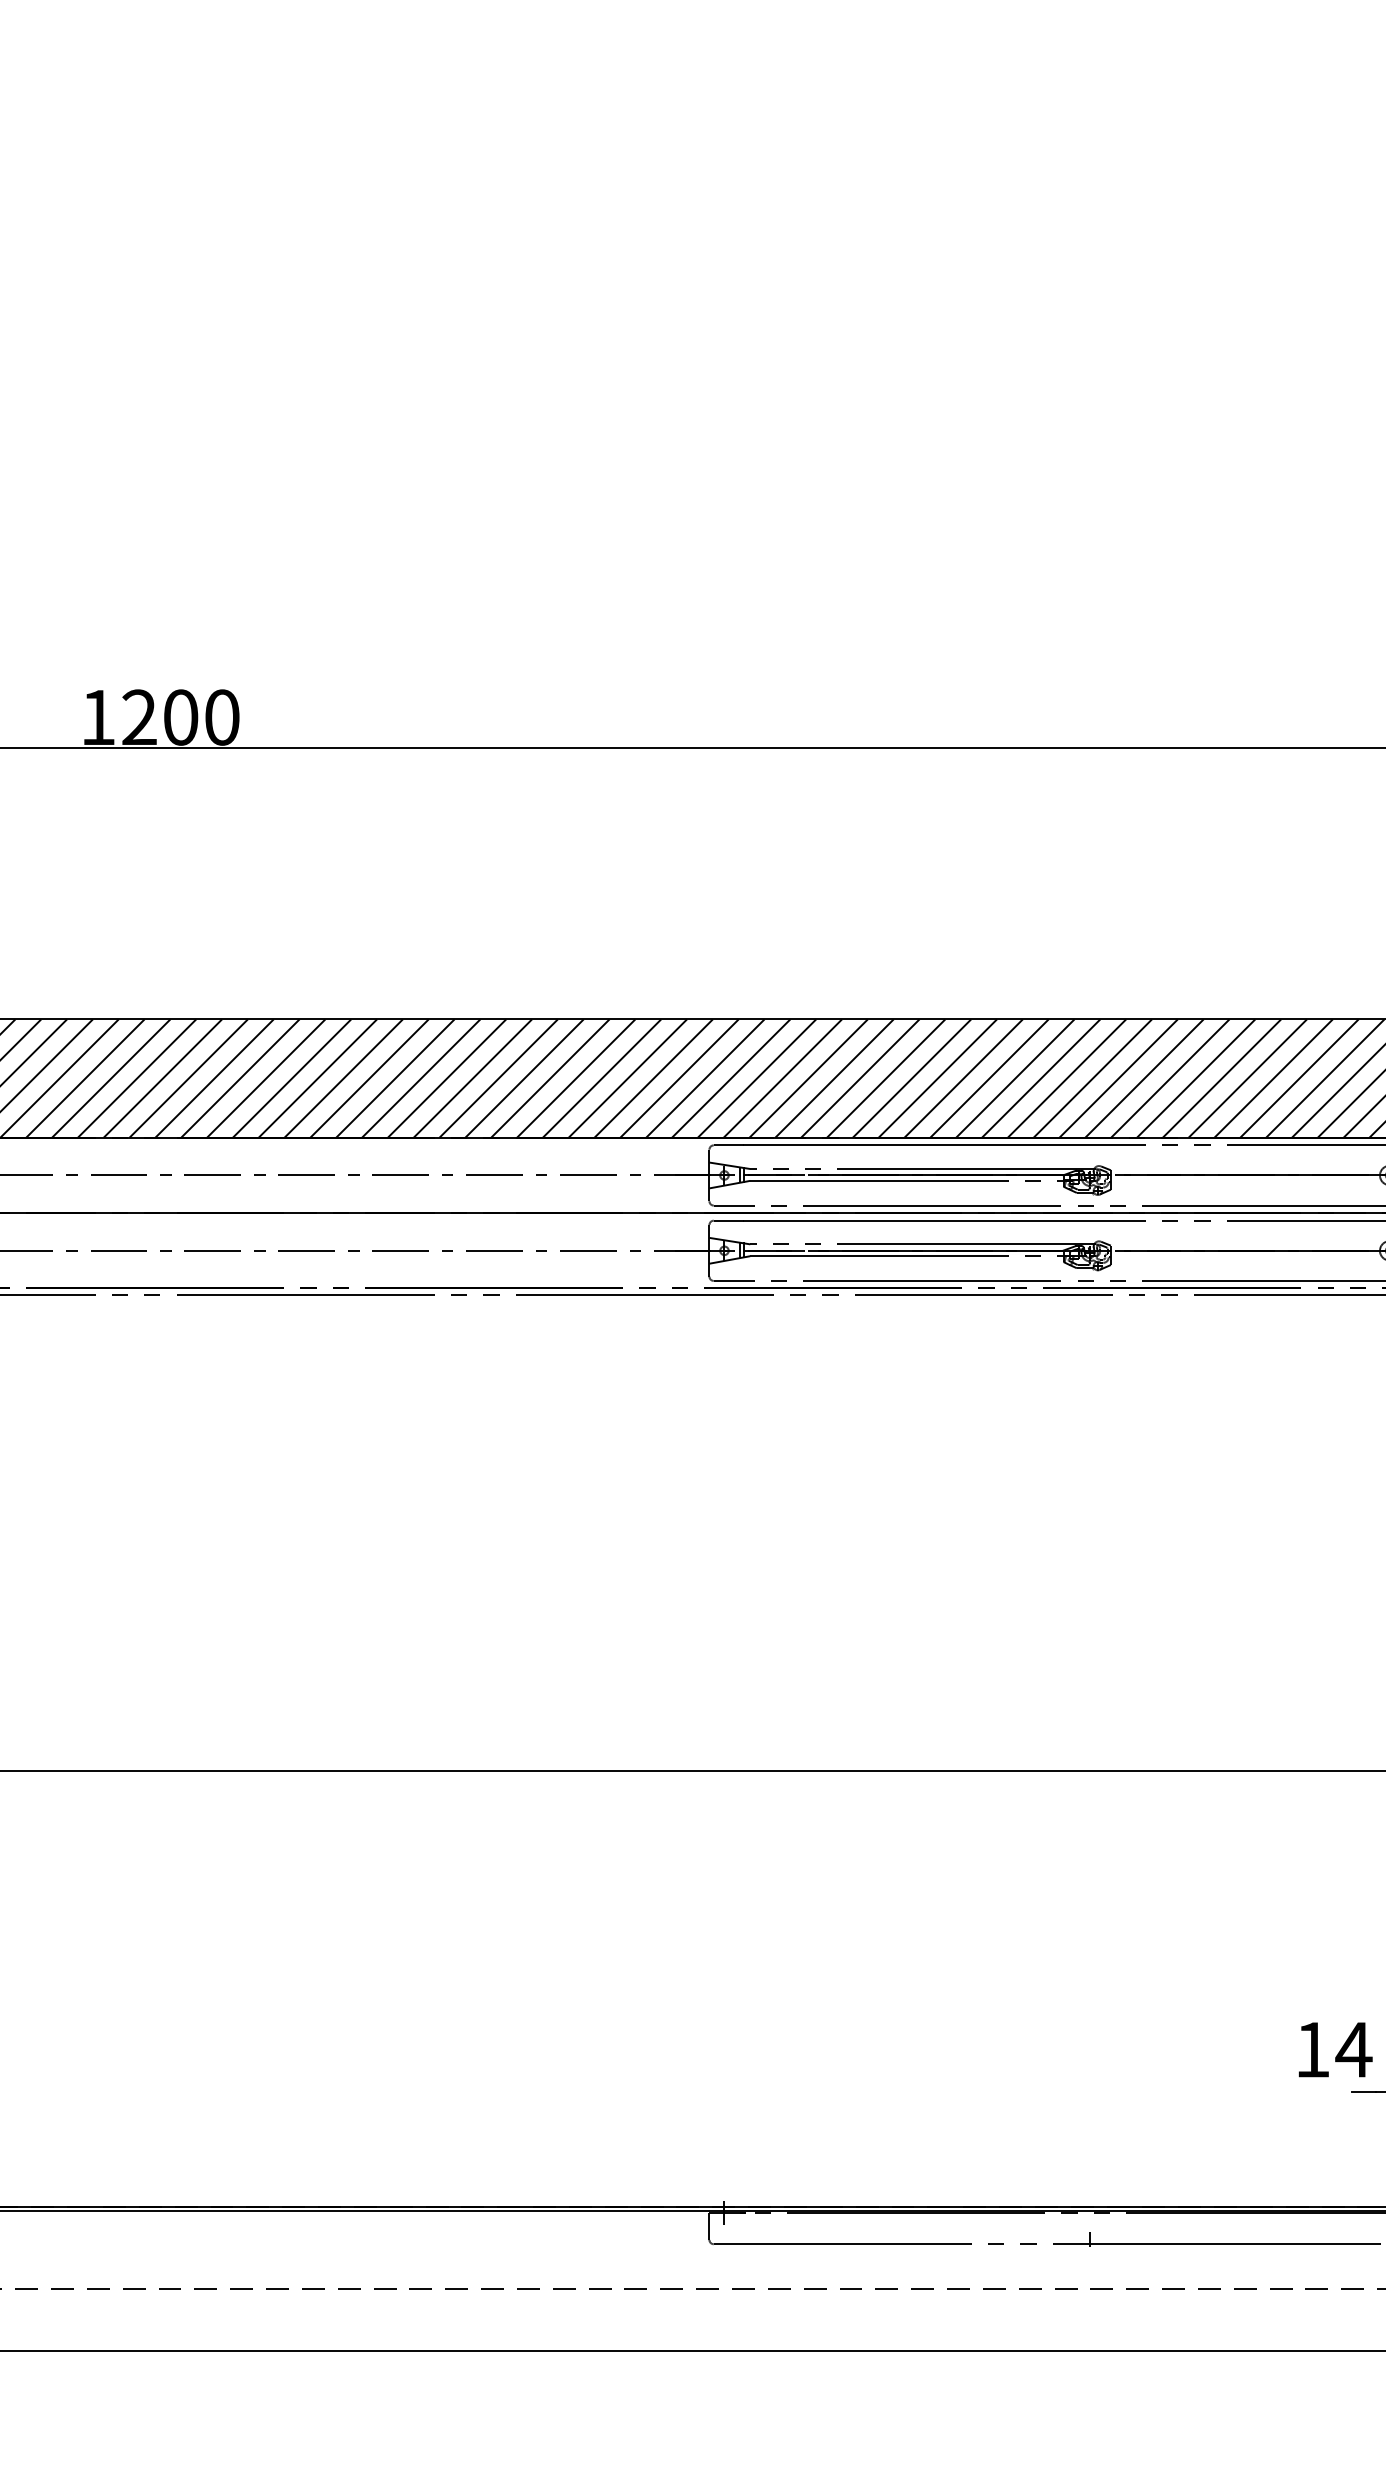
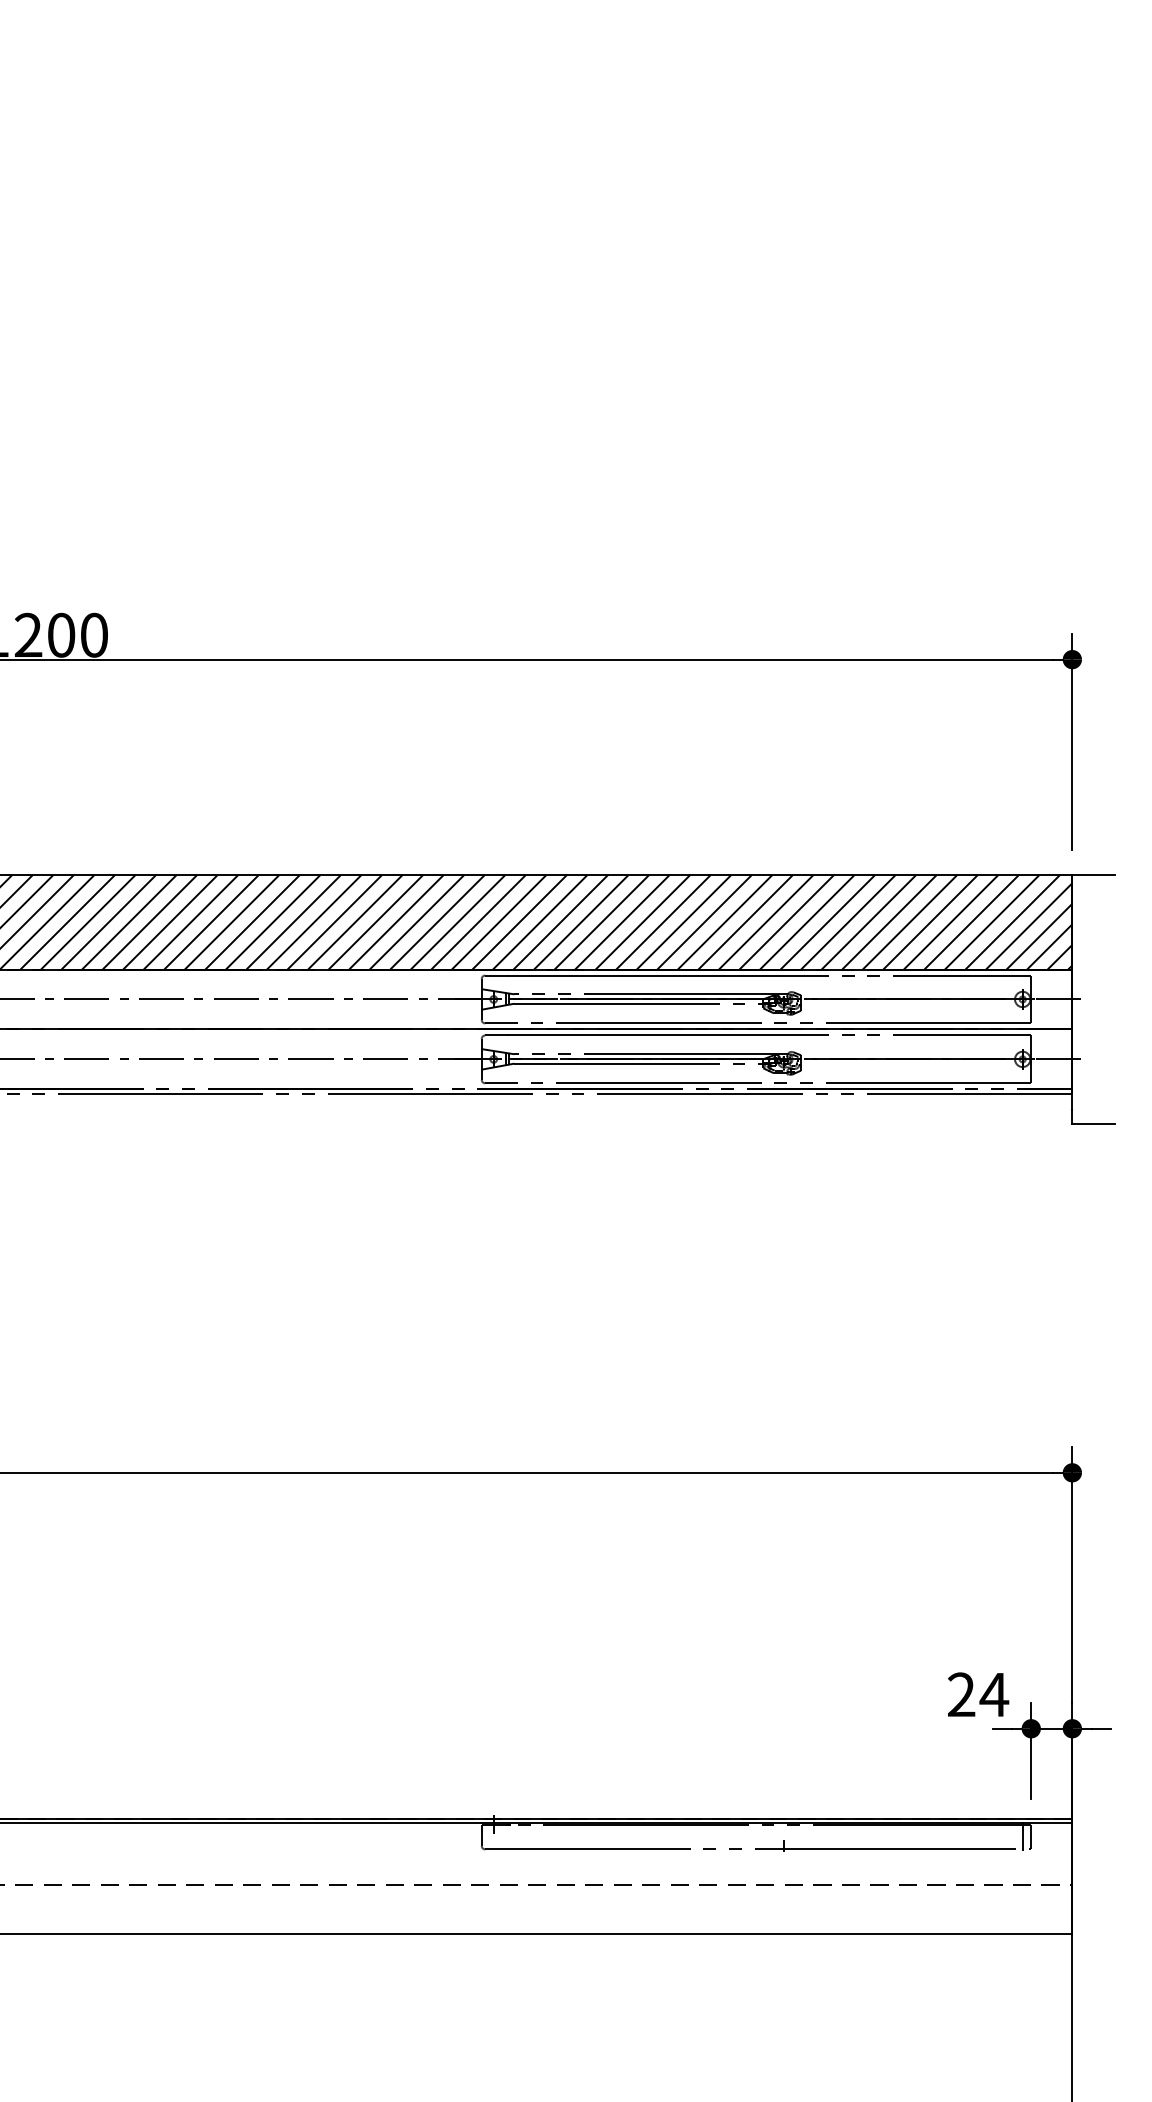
text: (1312, 2049) -> (961, 1694), 14 -> 24

